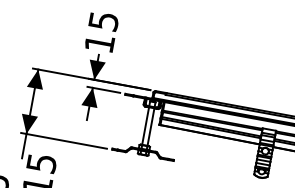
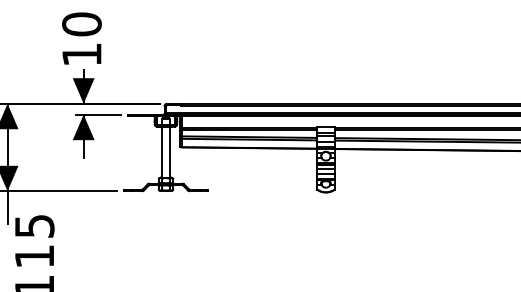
text: (103, 21) -> (81, 24), 15 -> 10

